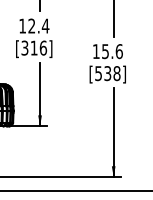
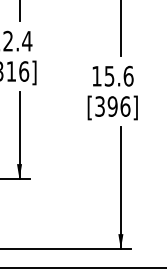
text: (107, 73) -> (112, 106), [538] -> [396]

